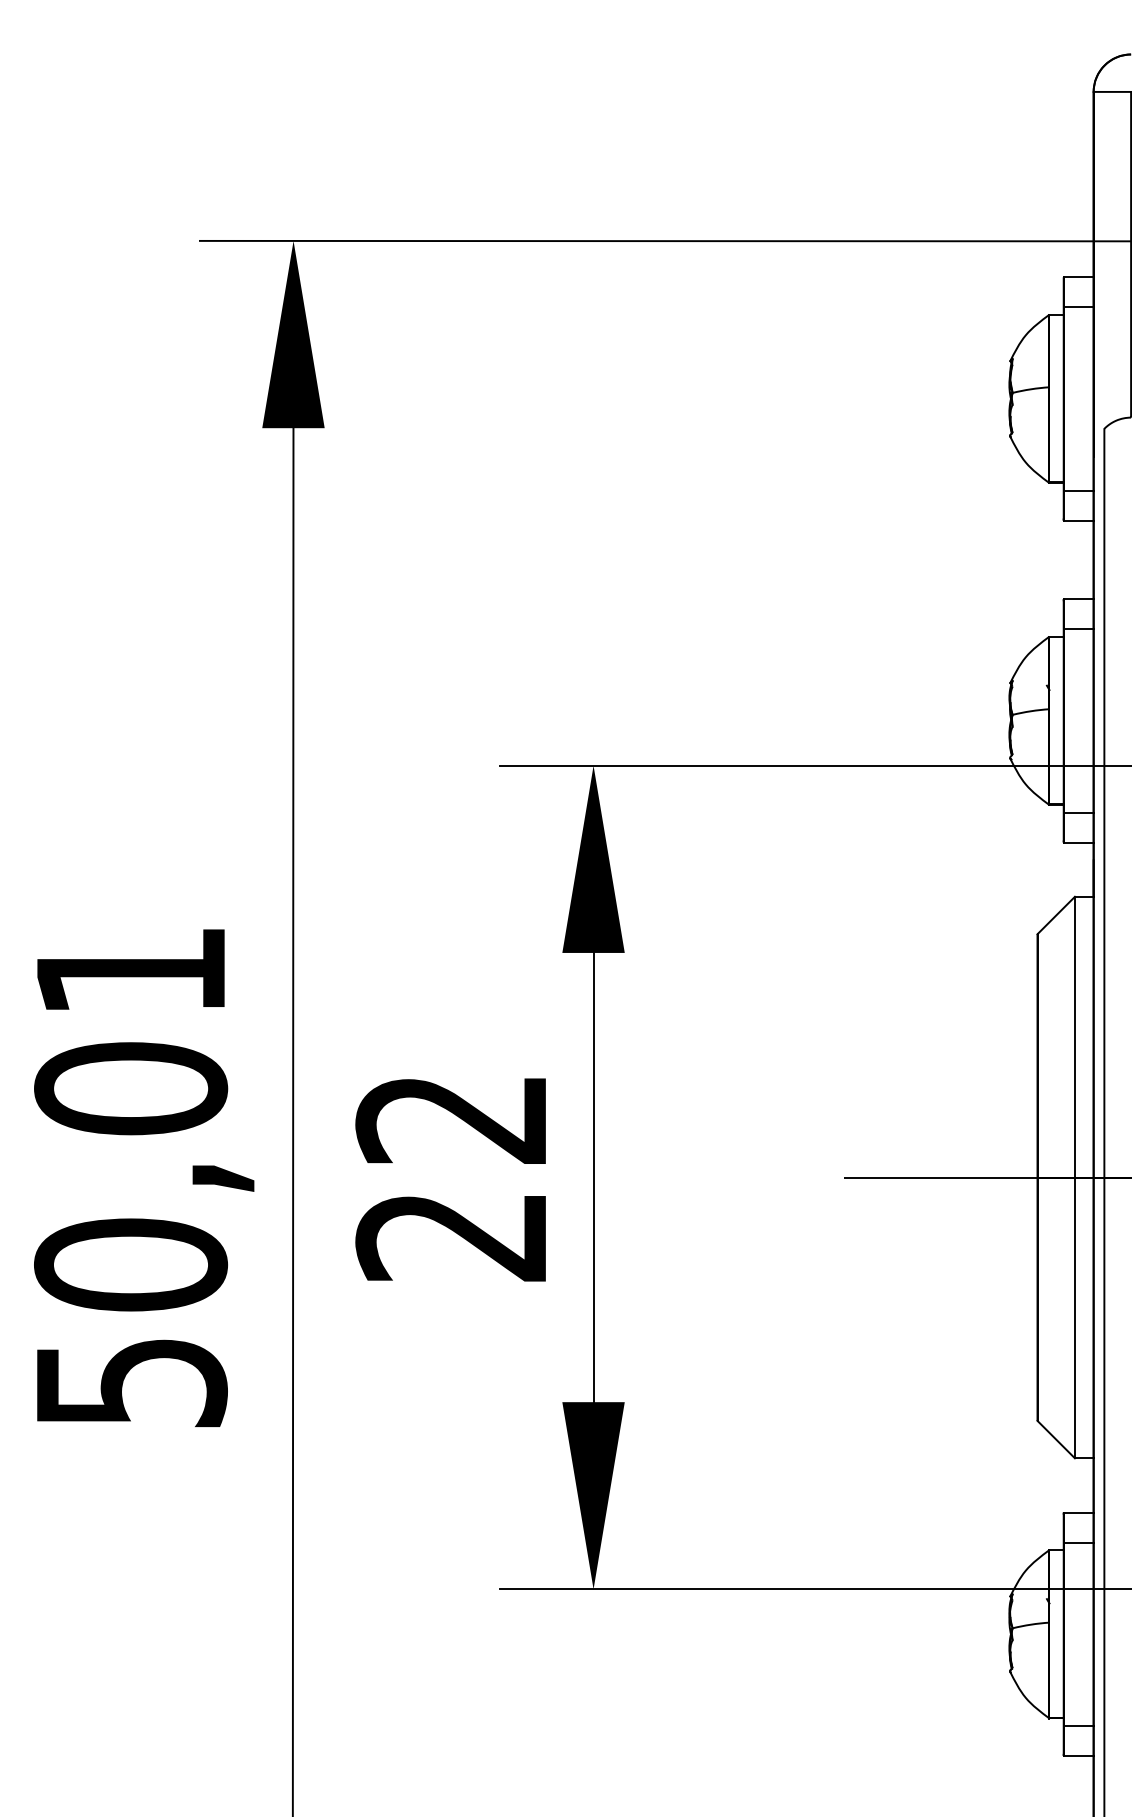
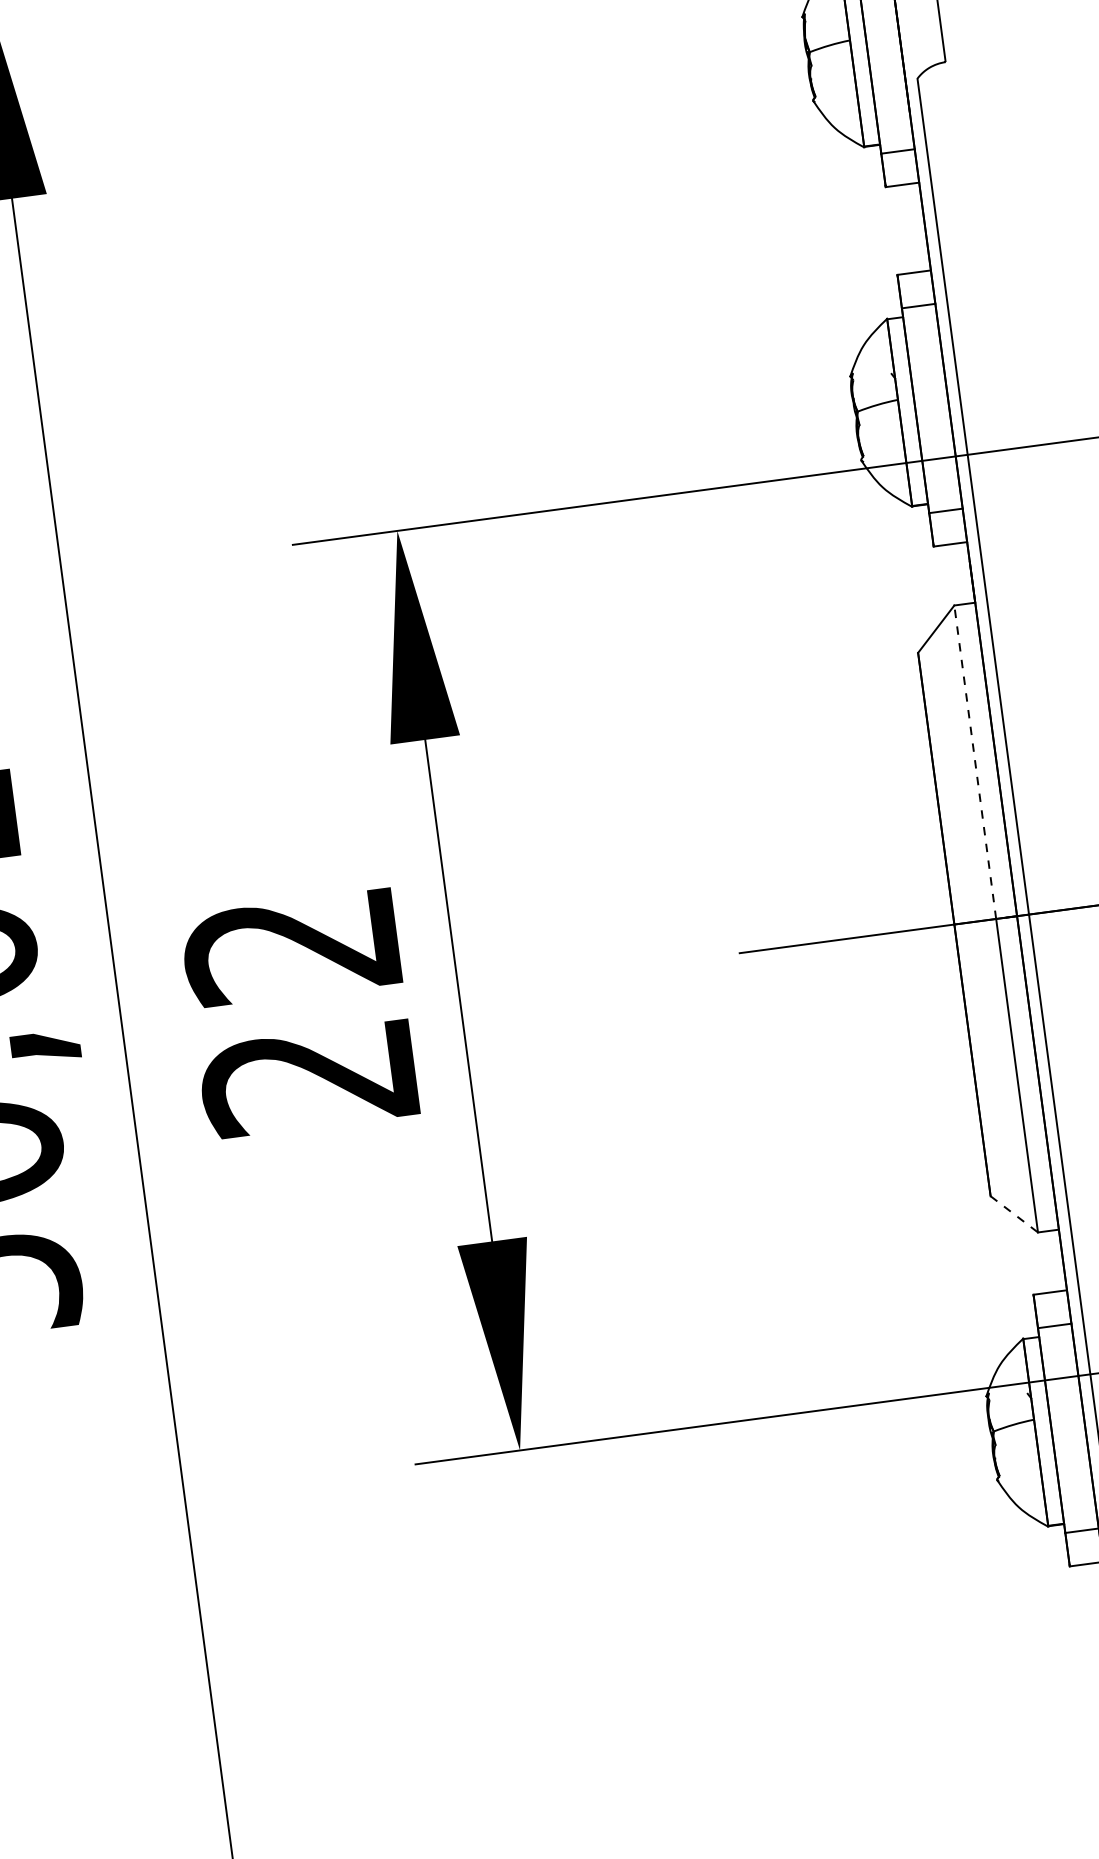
line: (1074, 1036) -> (974, 761), solid -> dashed
line: (1056, 1439) -> (1014, 1214), solid -> dashed

